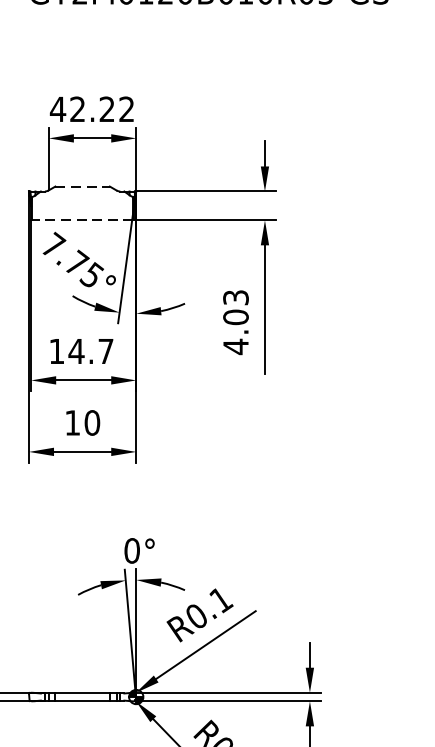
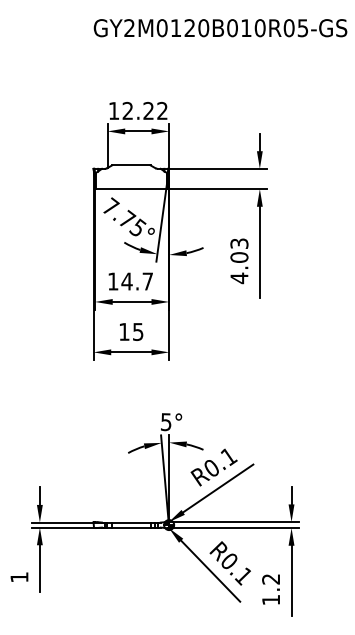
text: (57, 108) -> (113, 110), 42.22 -> 12.22
line: (82, 186) -> (131, 165), dashed -> solid
line: (82, 220) -> (131, 189), dashed -> solid
text: (91, 422) -> (137, 331), 10 -> 15
text: (131, 551) -> (165, 422), 0° -> 5°

